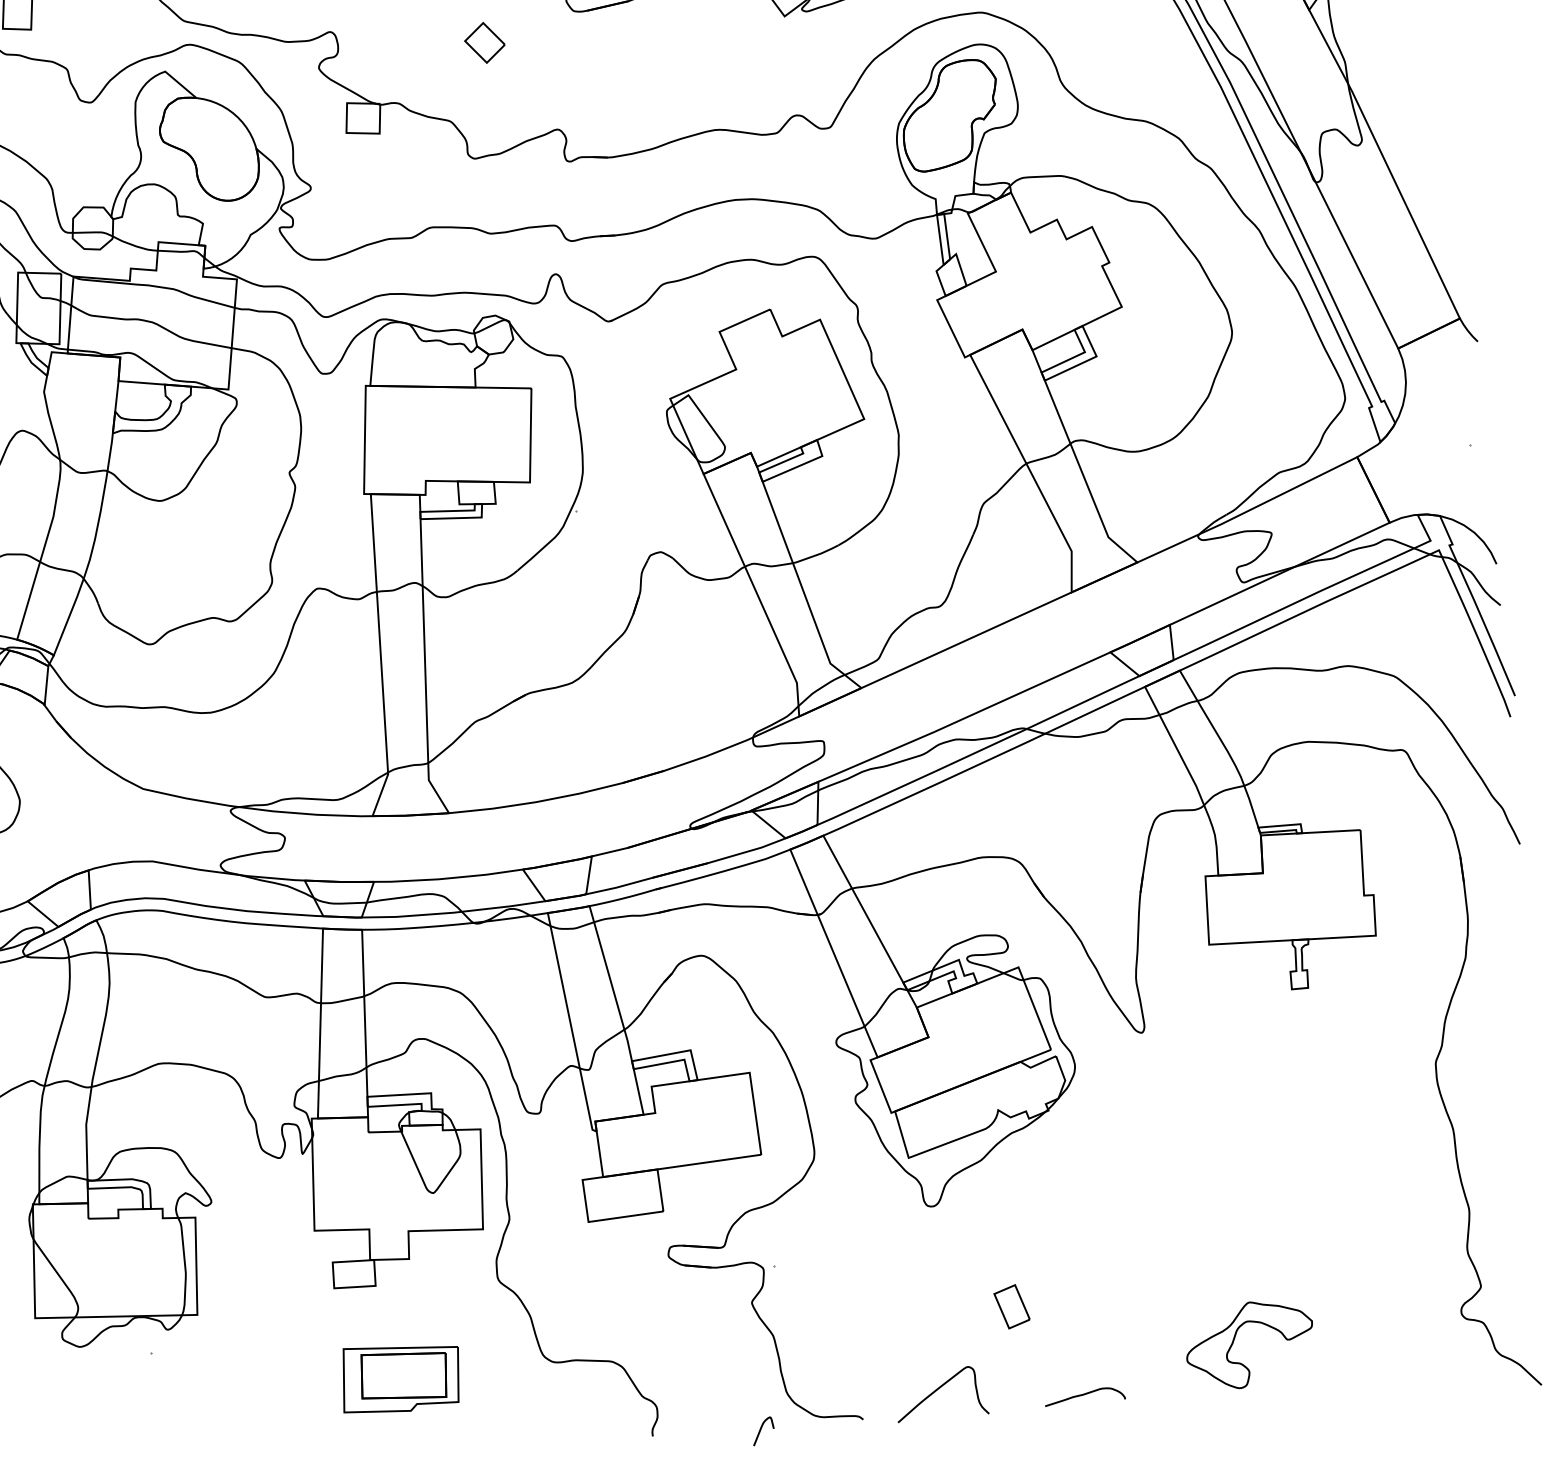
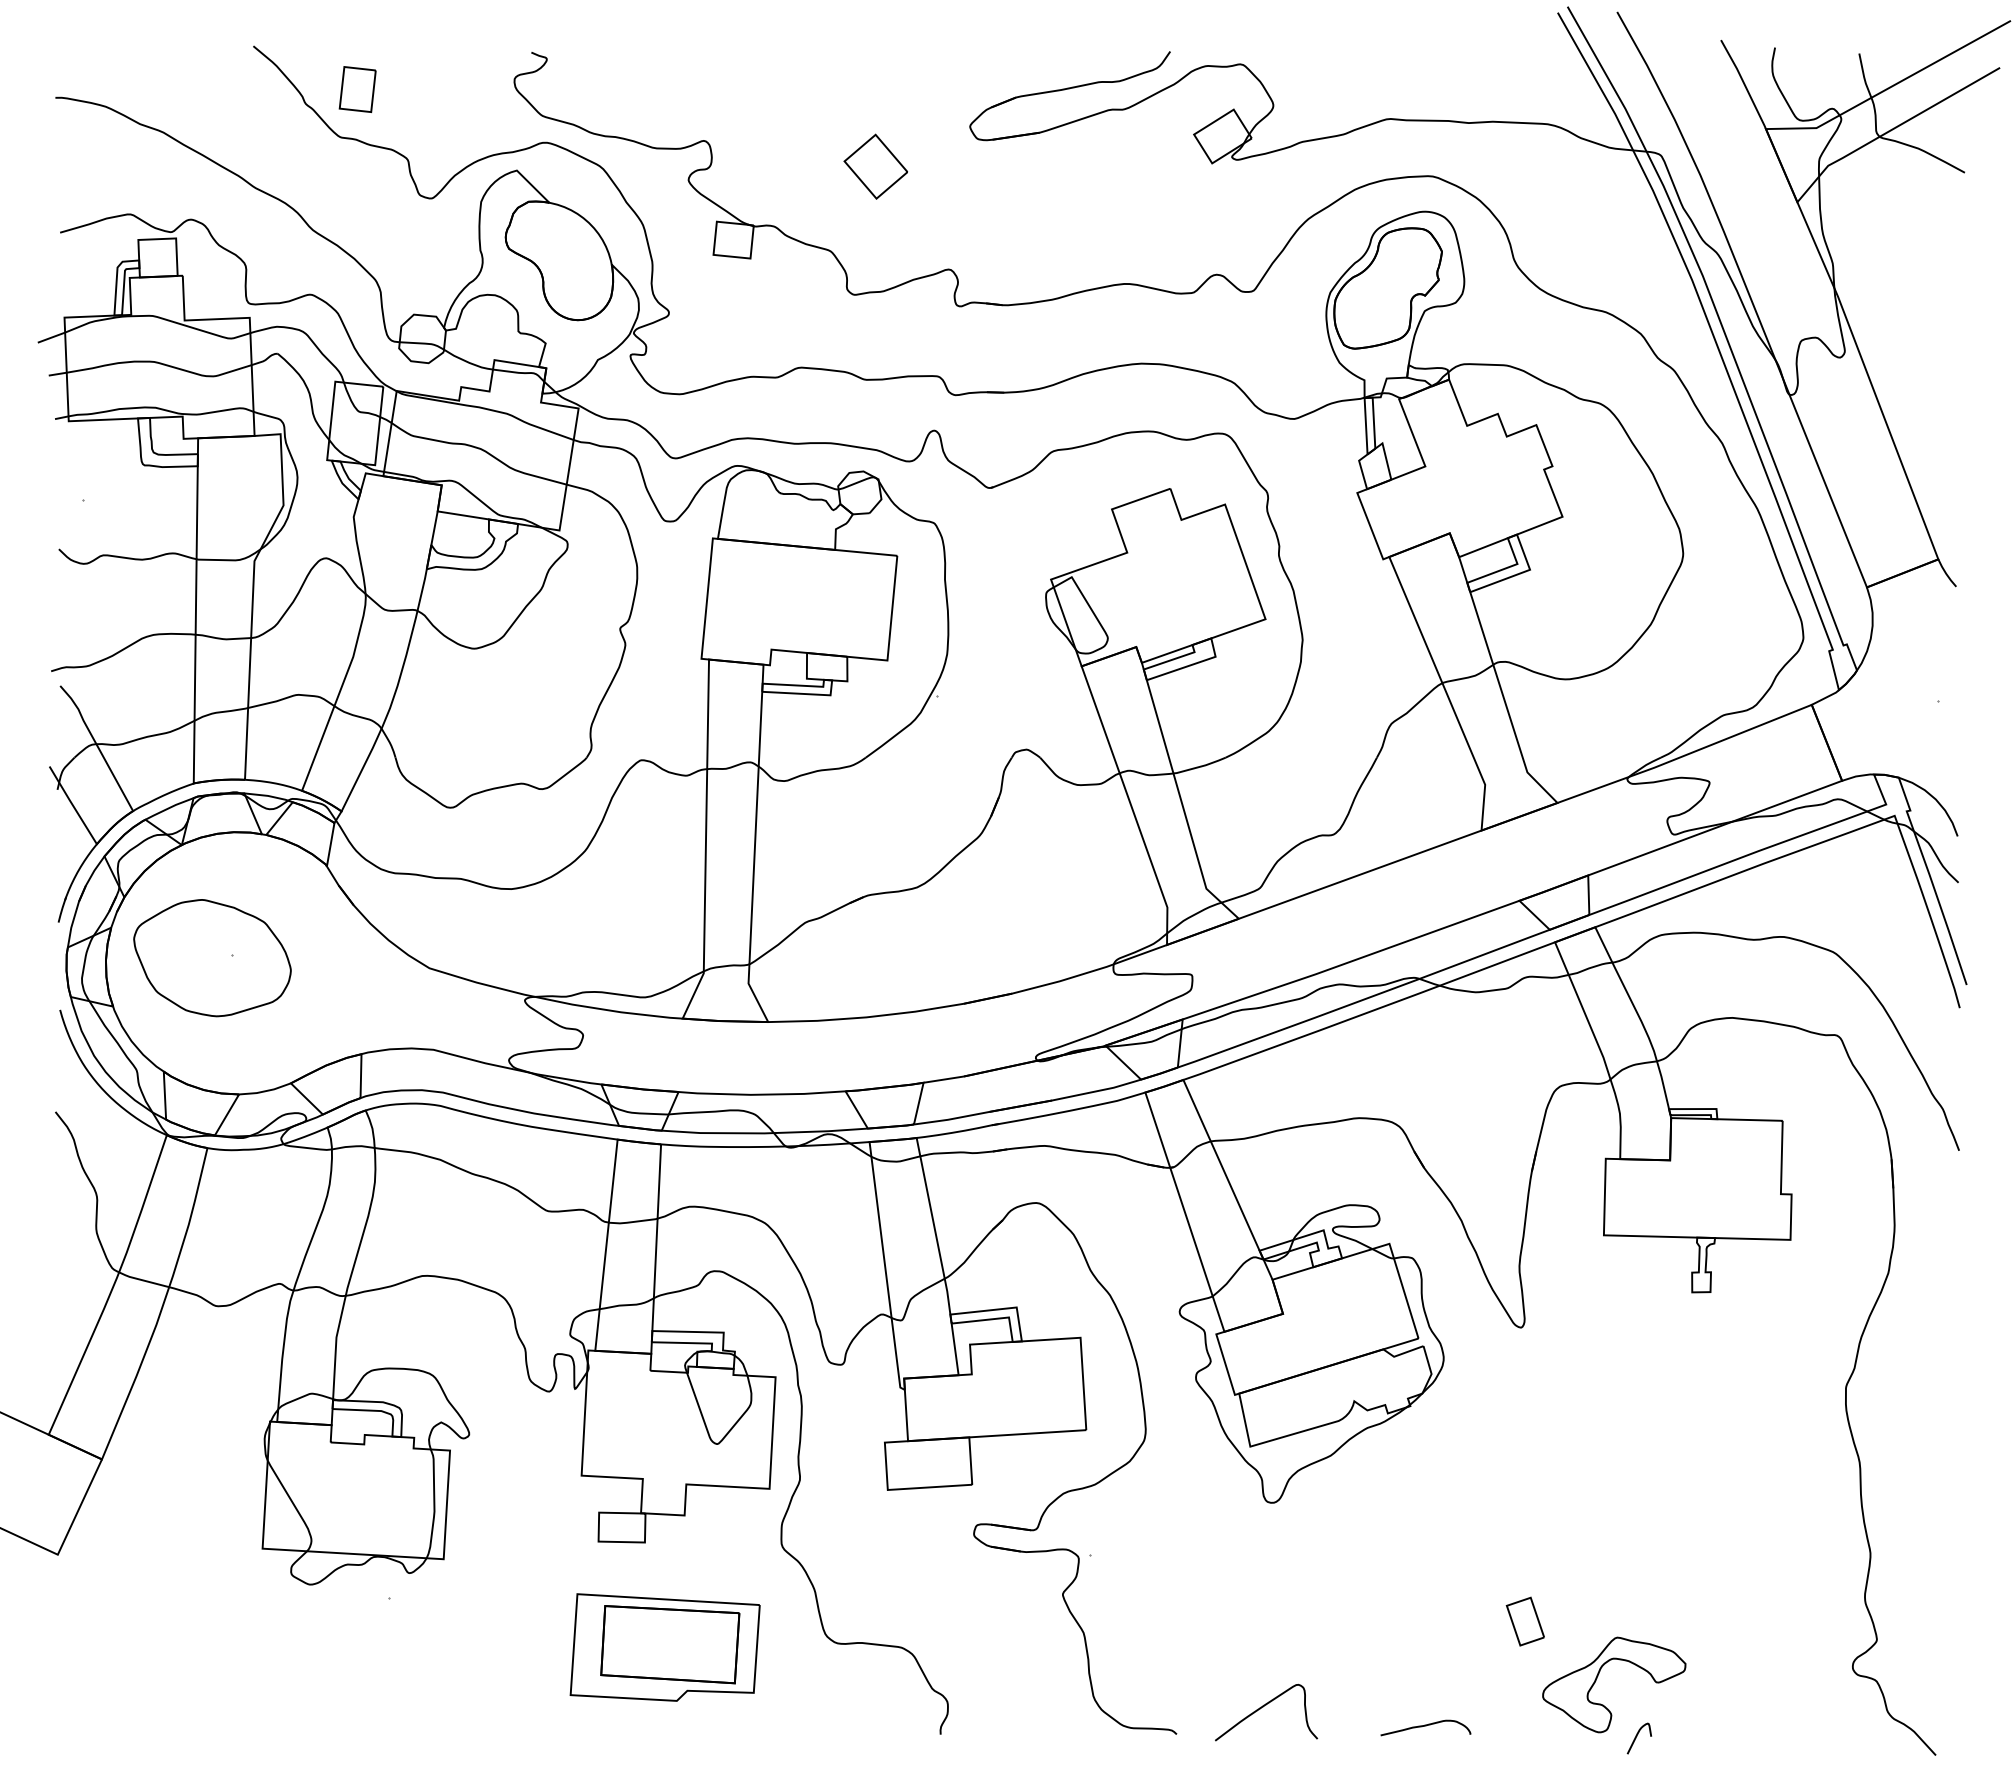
part: (484, 42) -> (875, 166), size x1.43
part: (1011, 1306) -> (1524, 1621), moved
part: (400, 1378) -> (664, 1647), size x1.43
curve: (761, 1429) -> (1637, 1736), moved

